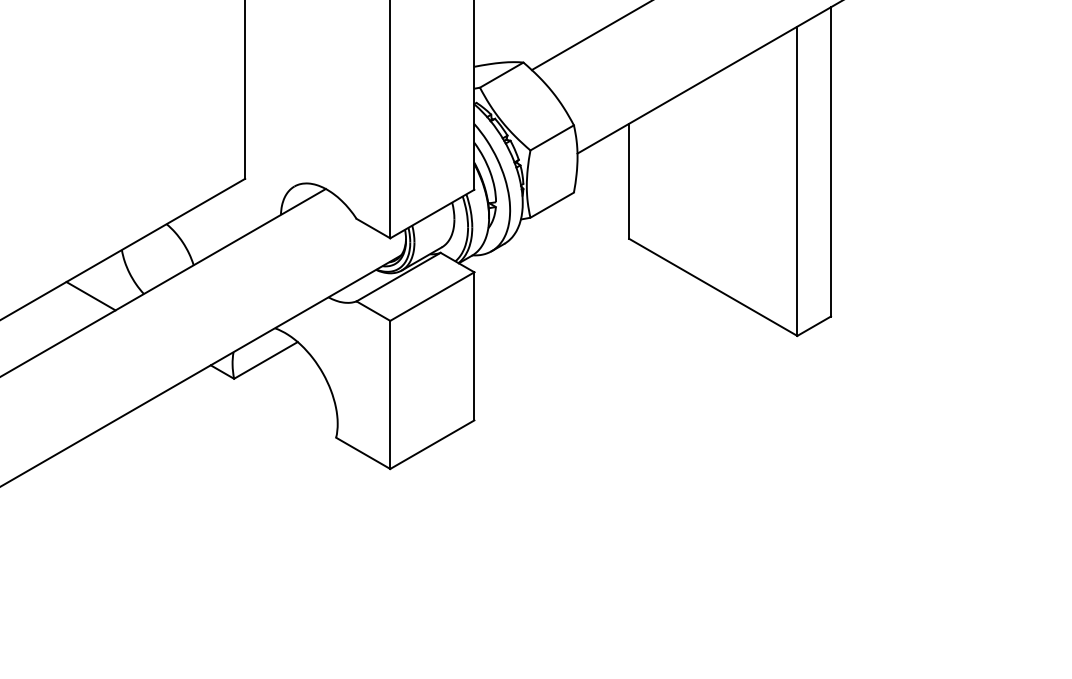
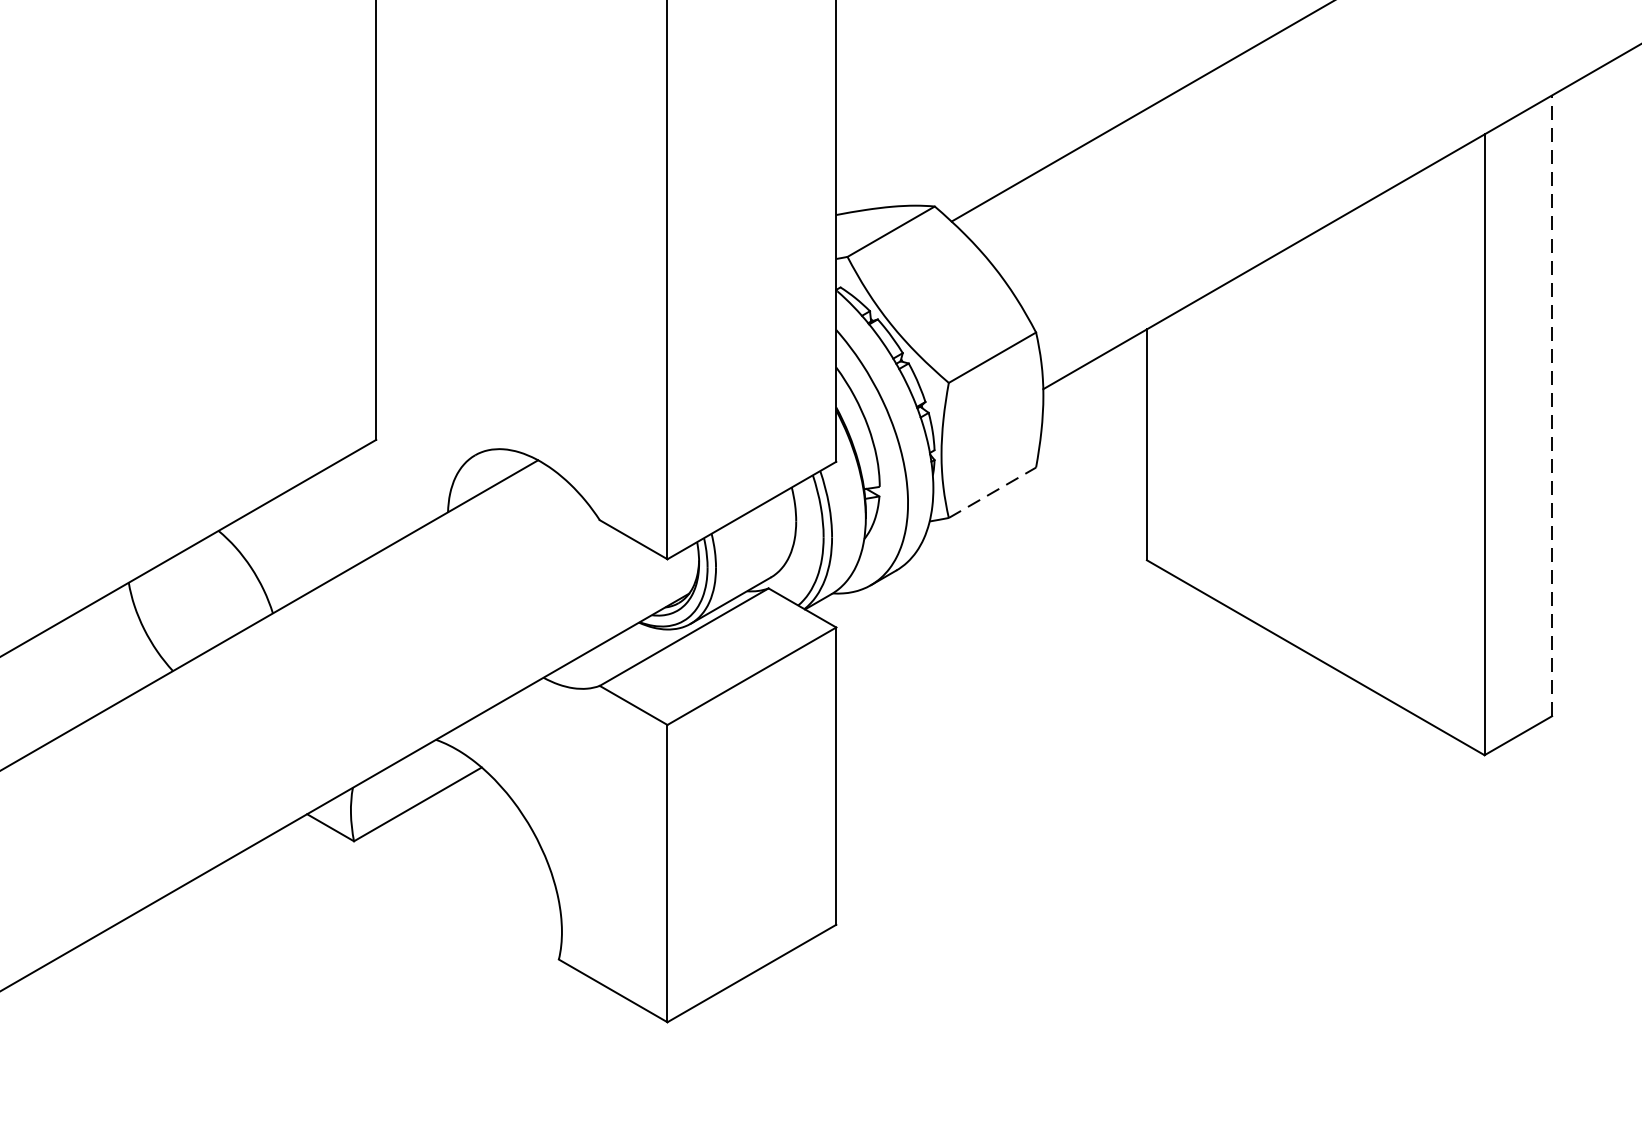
line: (831, 161) -> (1553, 405), solid -> dashed
line: (552, 204) -> (993, 491), solid -> dashed
line: (90, 296) -> (65, 676), removed

